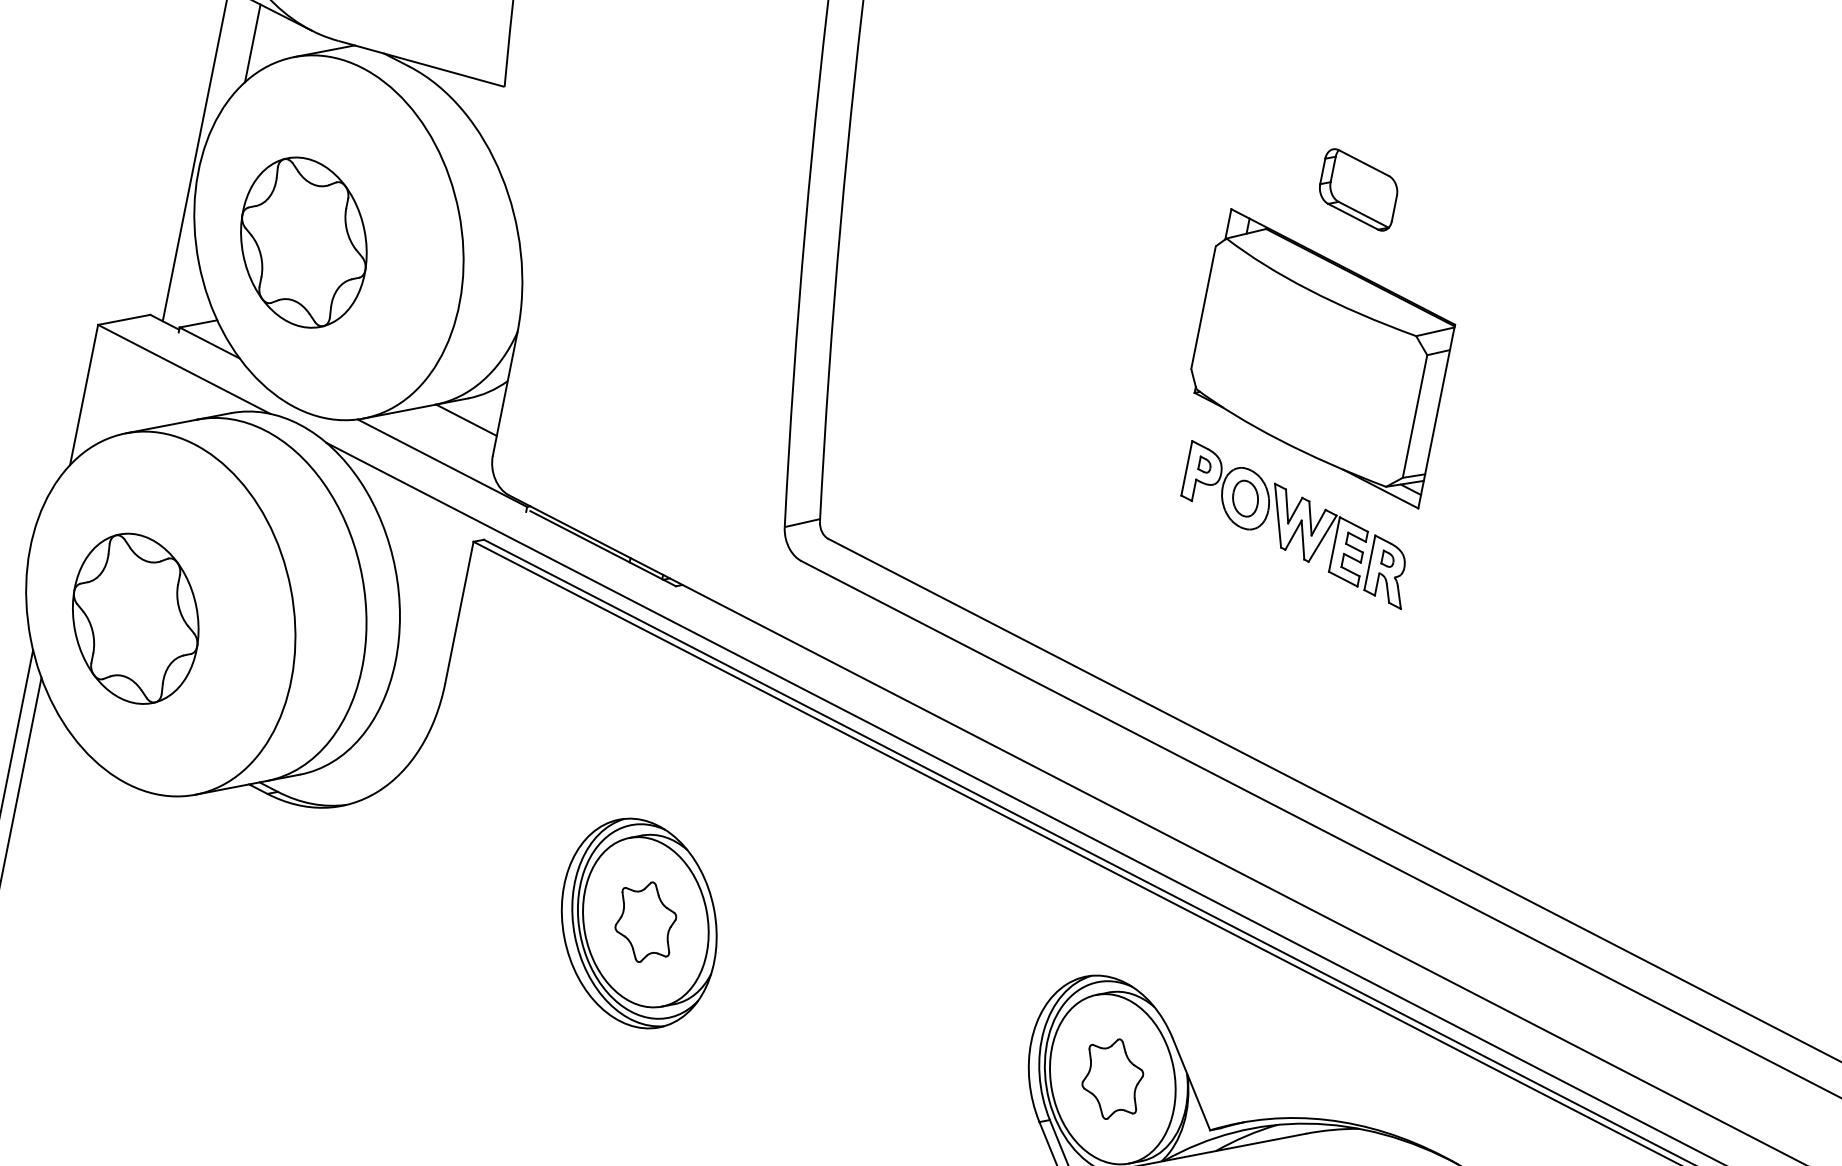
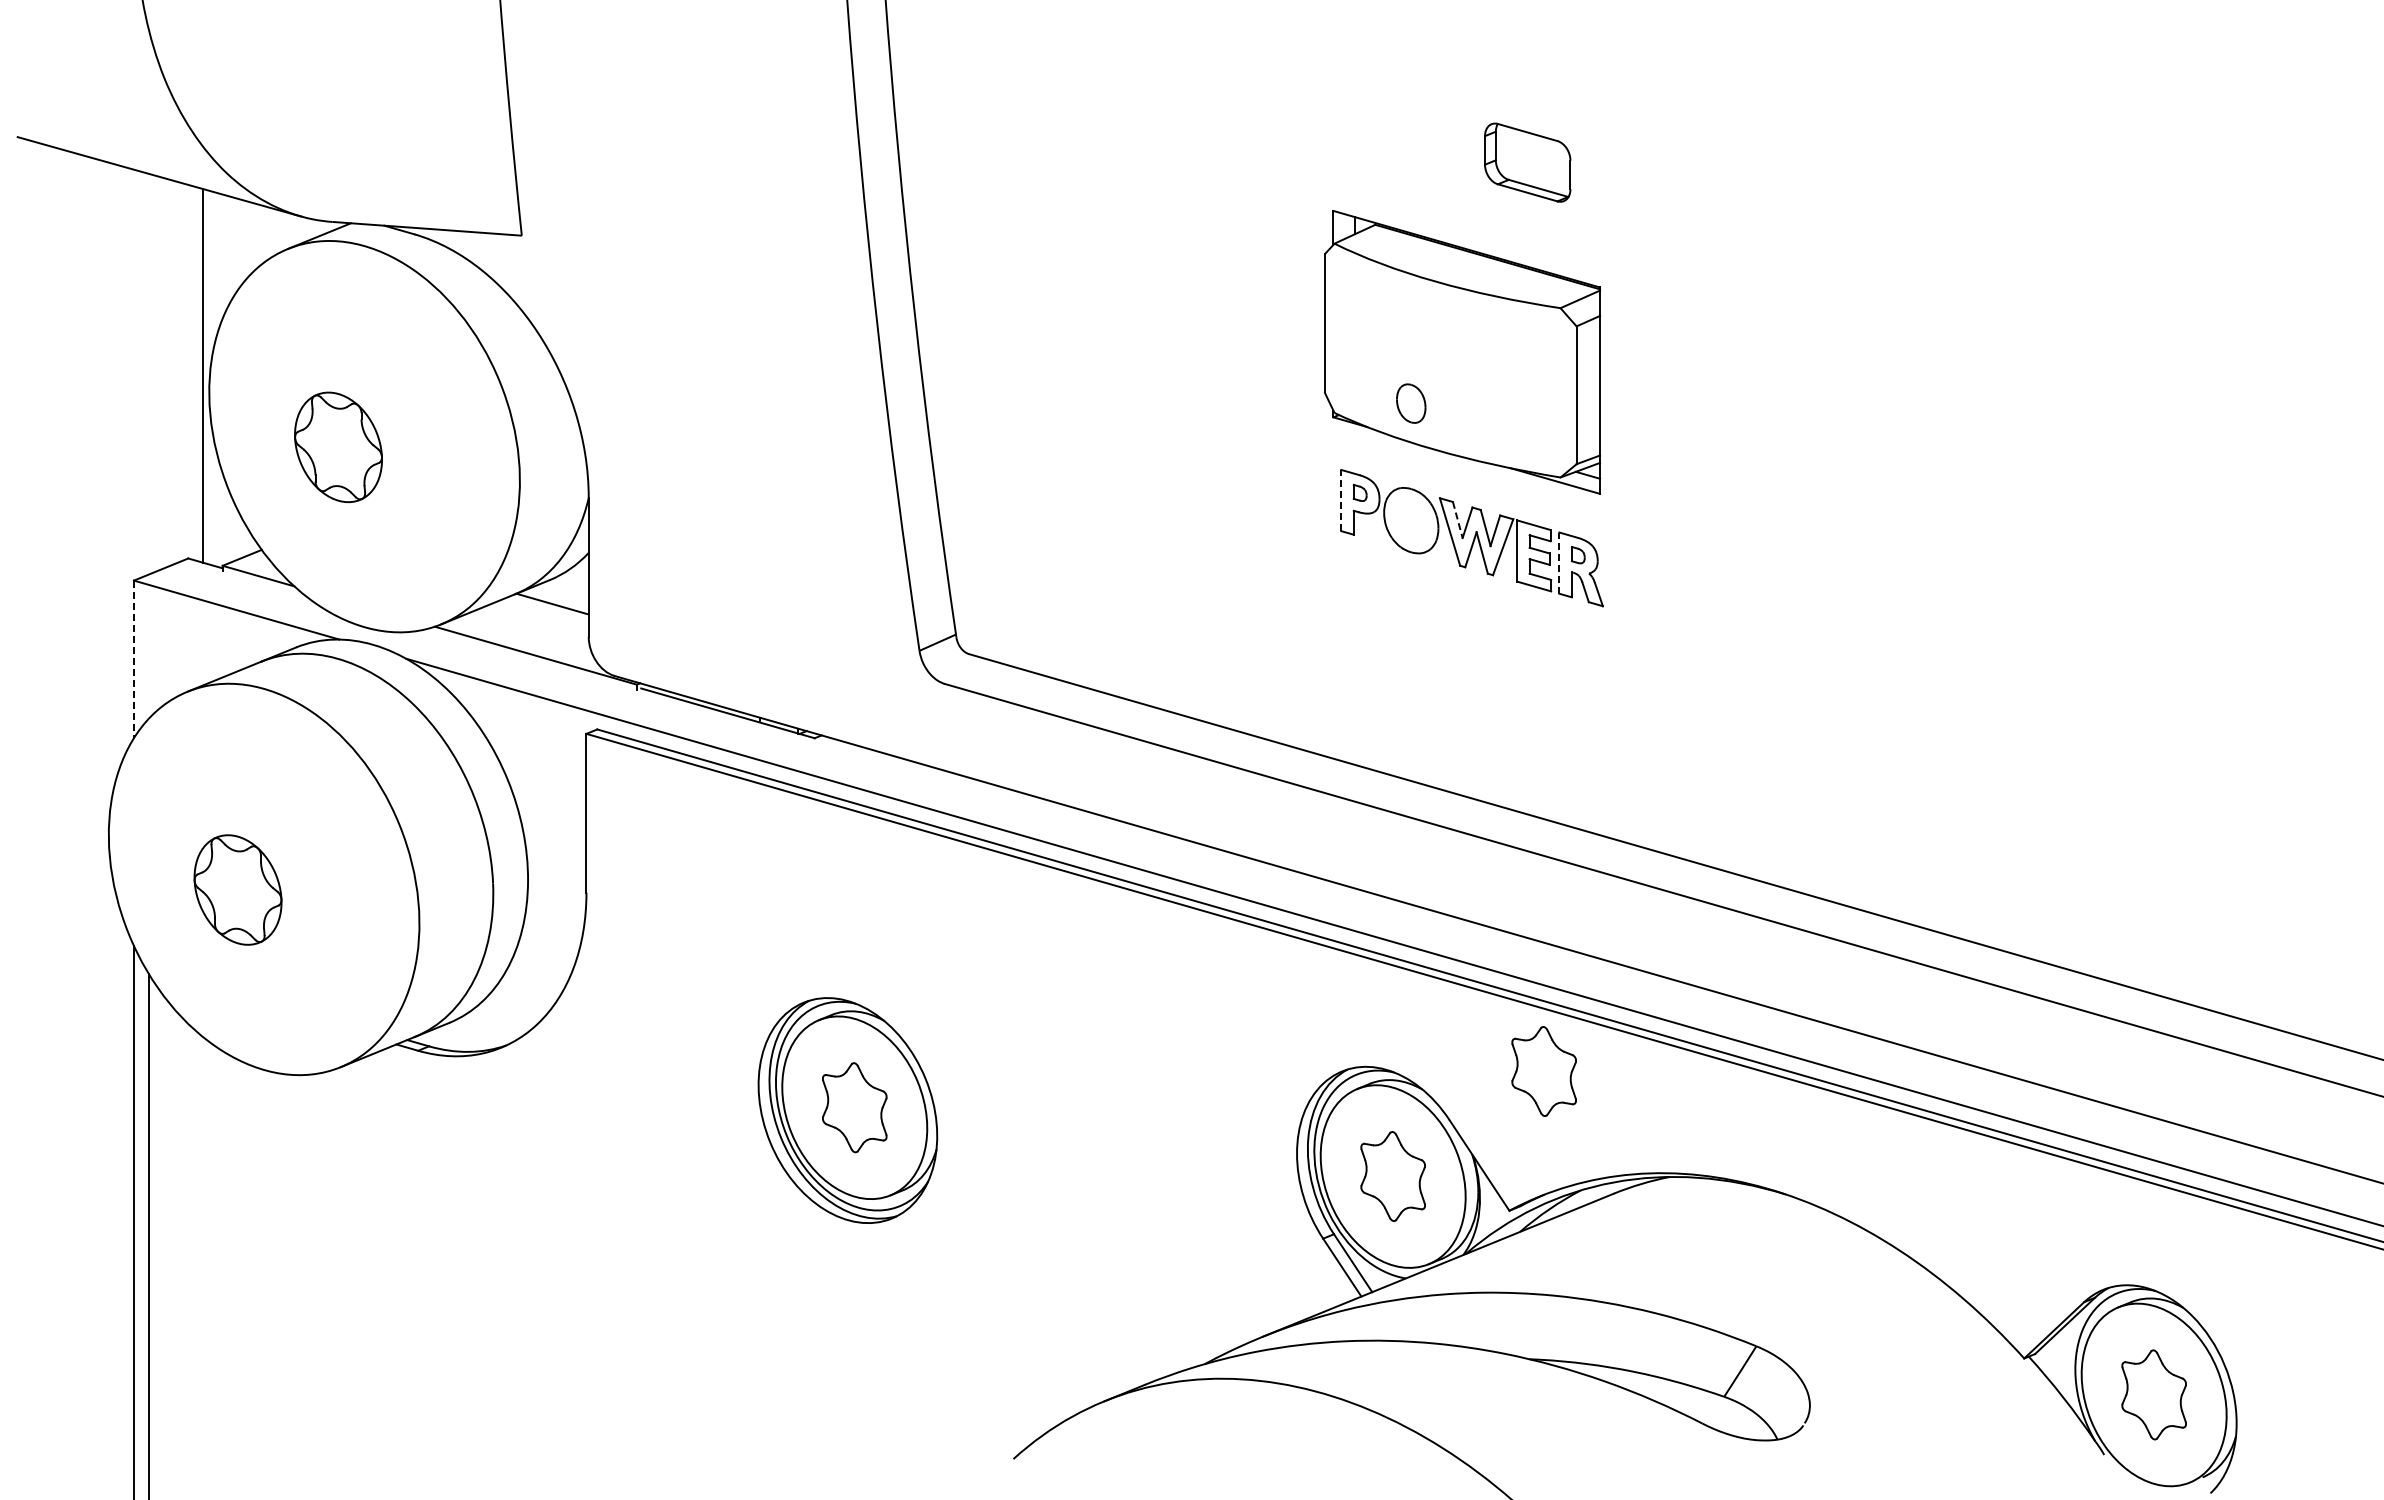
line: (253, 42) -> (240, 242), removed
part: (1358, 189) -> (1527, 162), moved
part: (303, 242) -> (338, 447), size x0.6
line: (84, 395) -> (134, 659), solid -> dashed
line: (1187, 468) -> (1341, 500), solid -> dashed
part: (1245, 498) -> (1411, 403), moved
line: (1286, 506) -> (1457, 520), solid -> dashed
line: (1369, 563) -> (1559, 563), solid -> dashed
part: (135, 618) -> (237, 889), size x0.6
part: (1265, 1012) -> (1543, 1071), added

